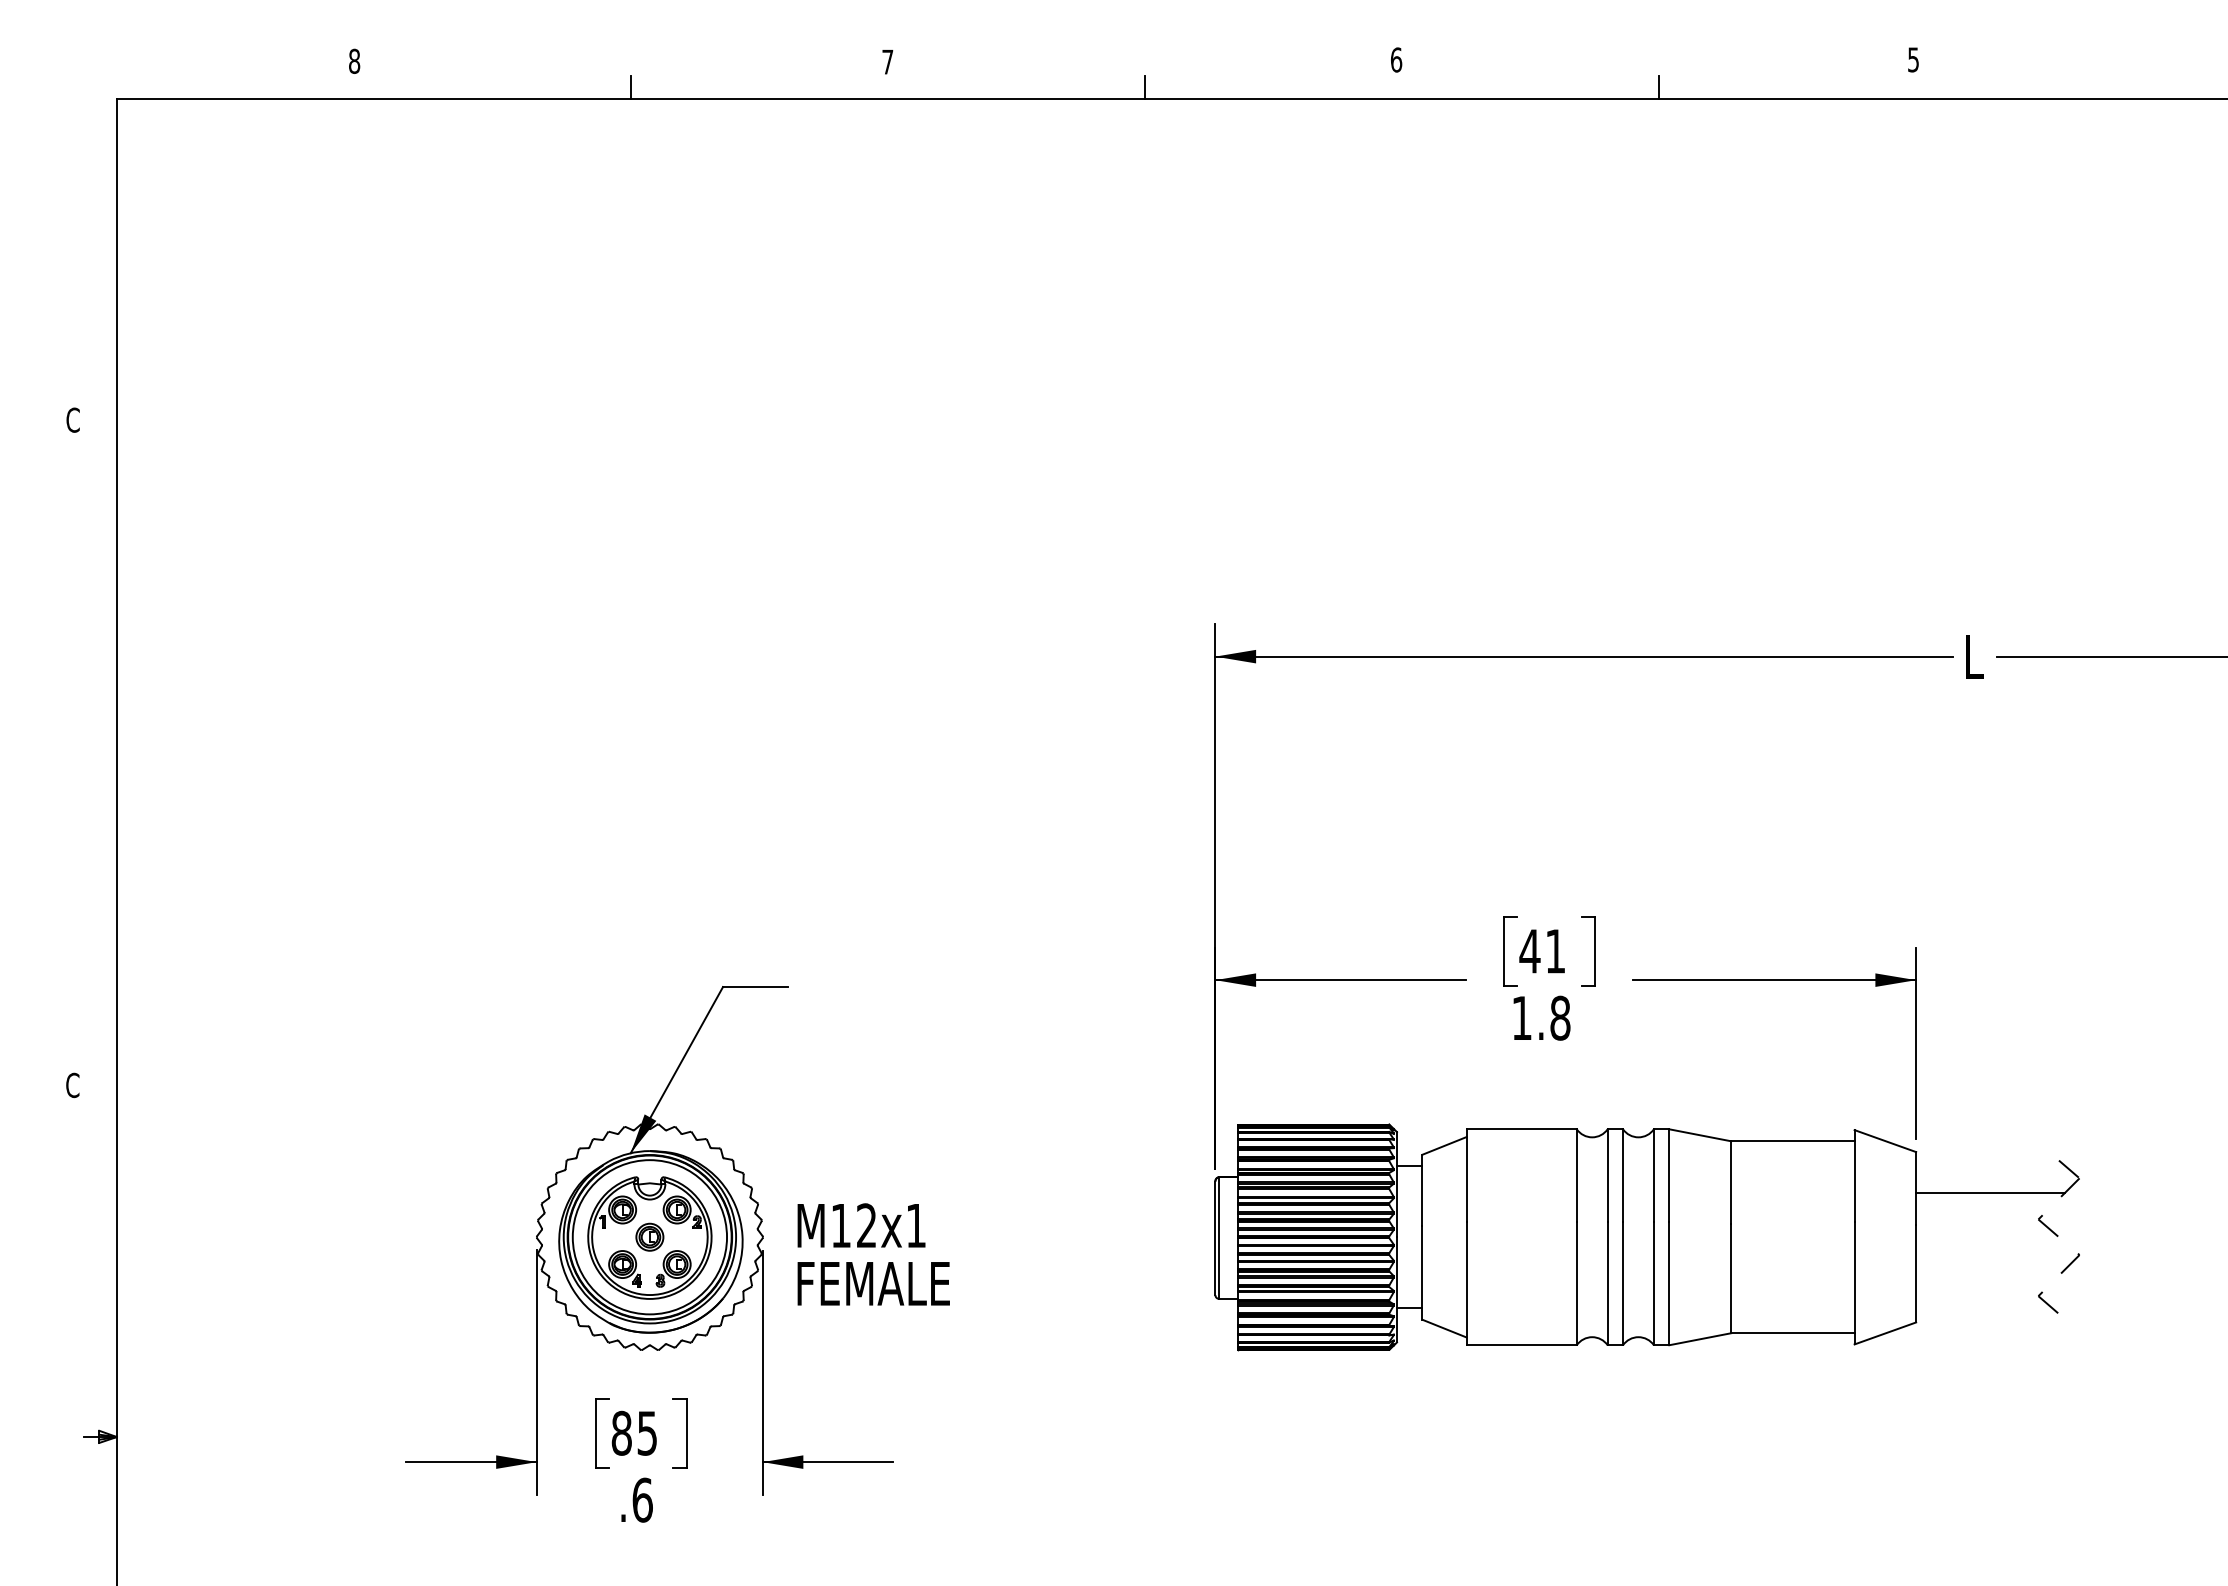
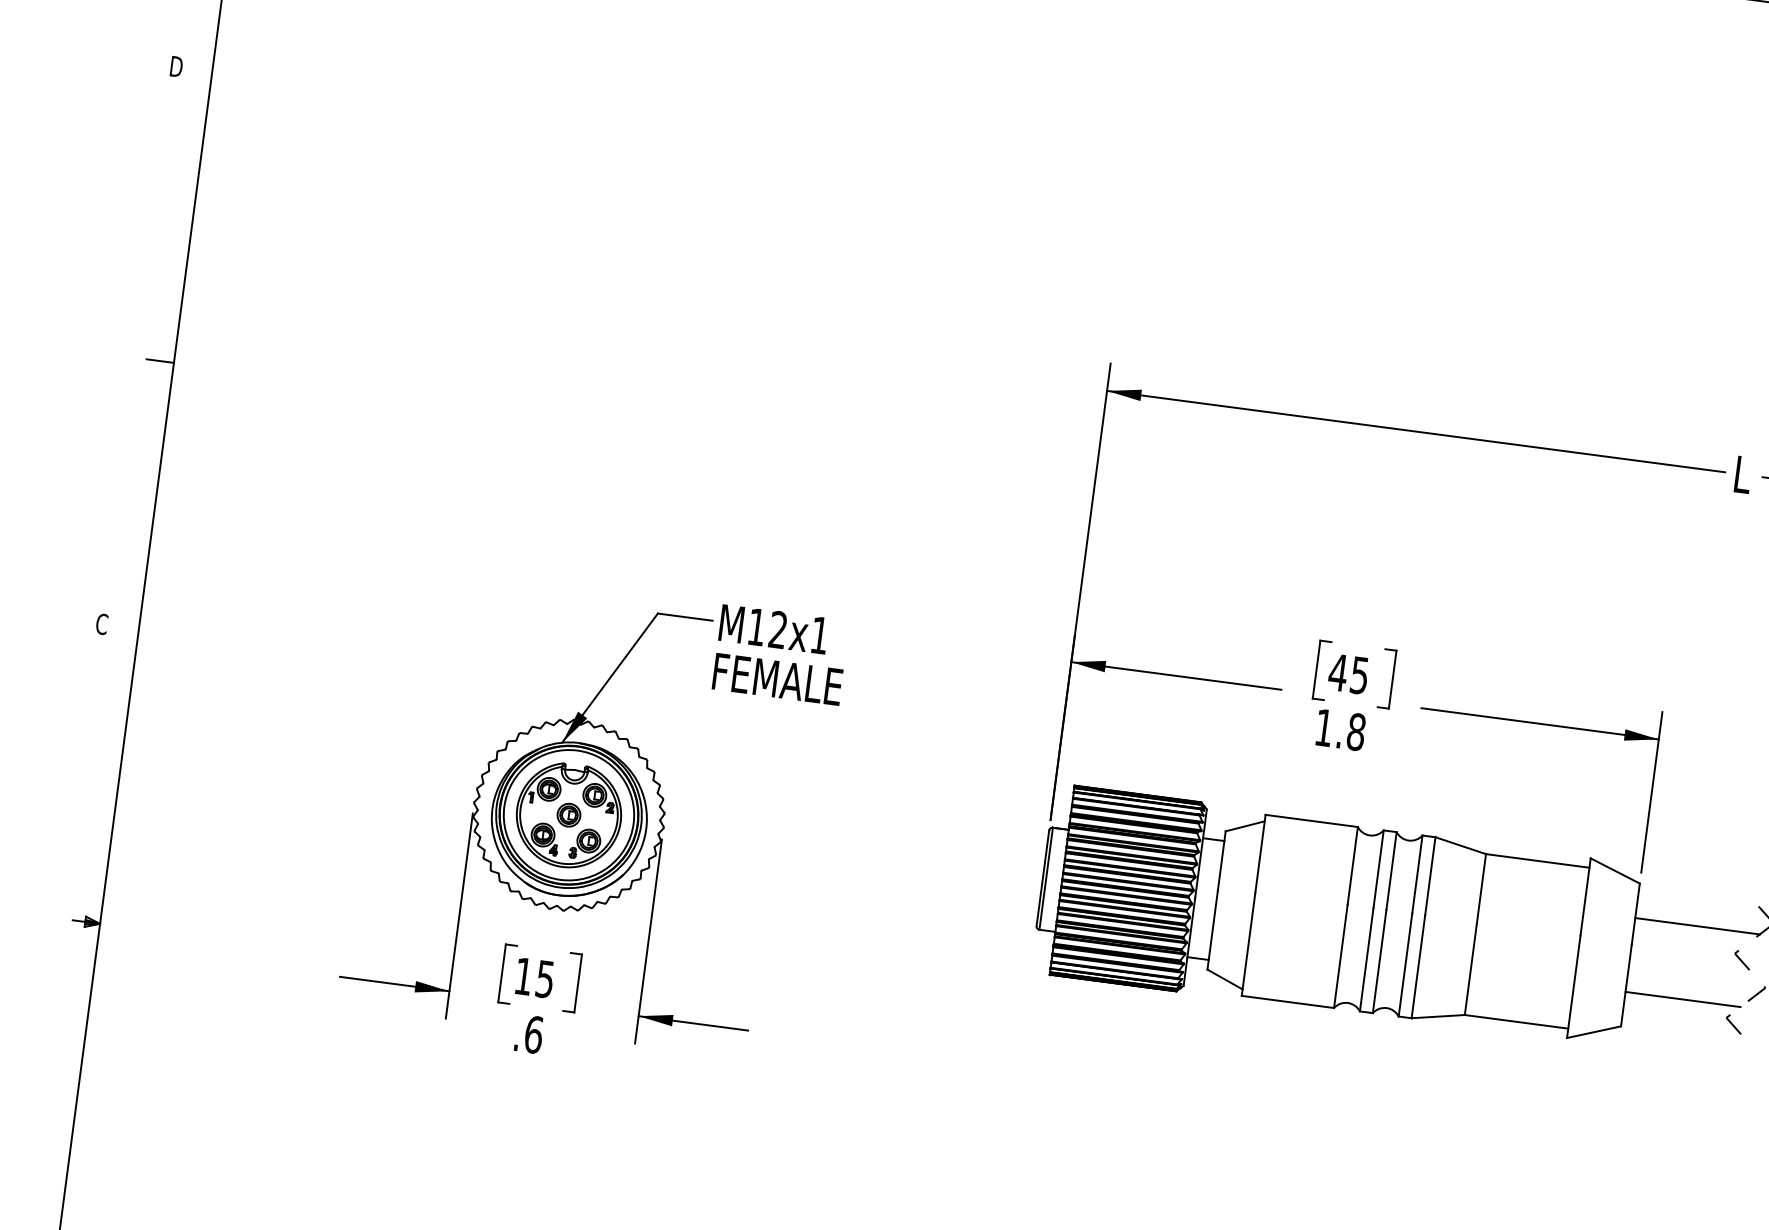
text: (73, 419) -> (176, 66), C -> D
line: (100, 767) -> (160, 360), added
text: (1555, 951) -> (1359, 675), 41 -> 45
text: (873, 1254) -> (780, 654), moved
line: (1984, 1281) -> (1682, 999), added
text: (621, 1432) -> (523, 975), 85 -> 15

